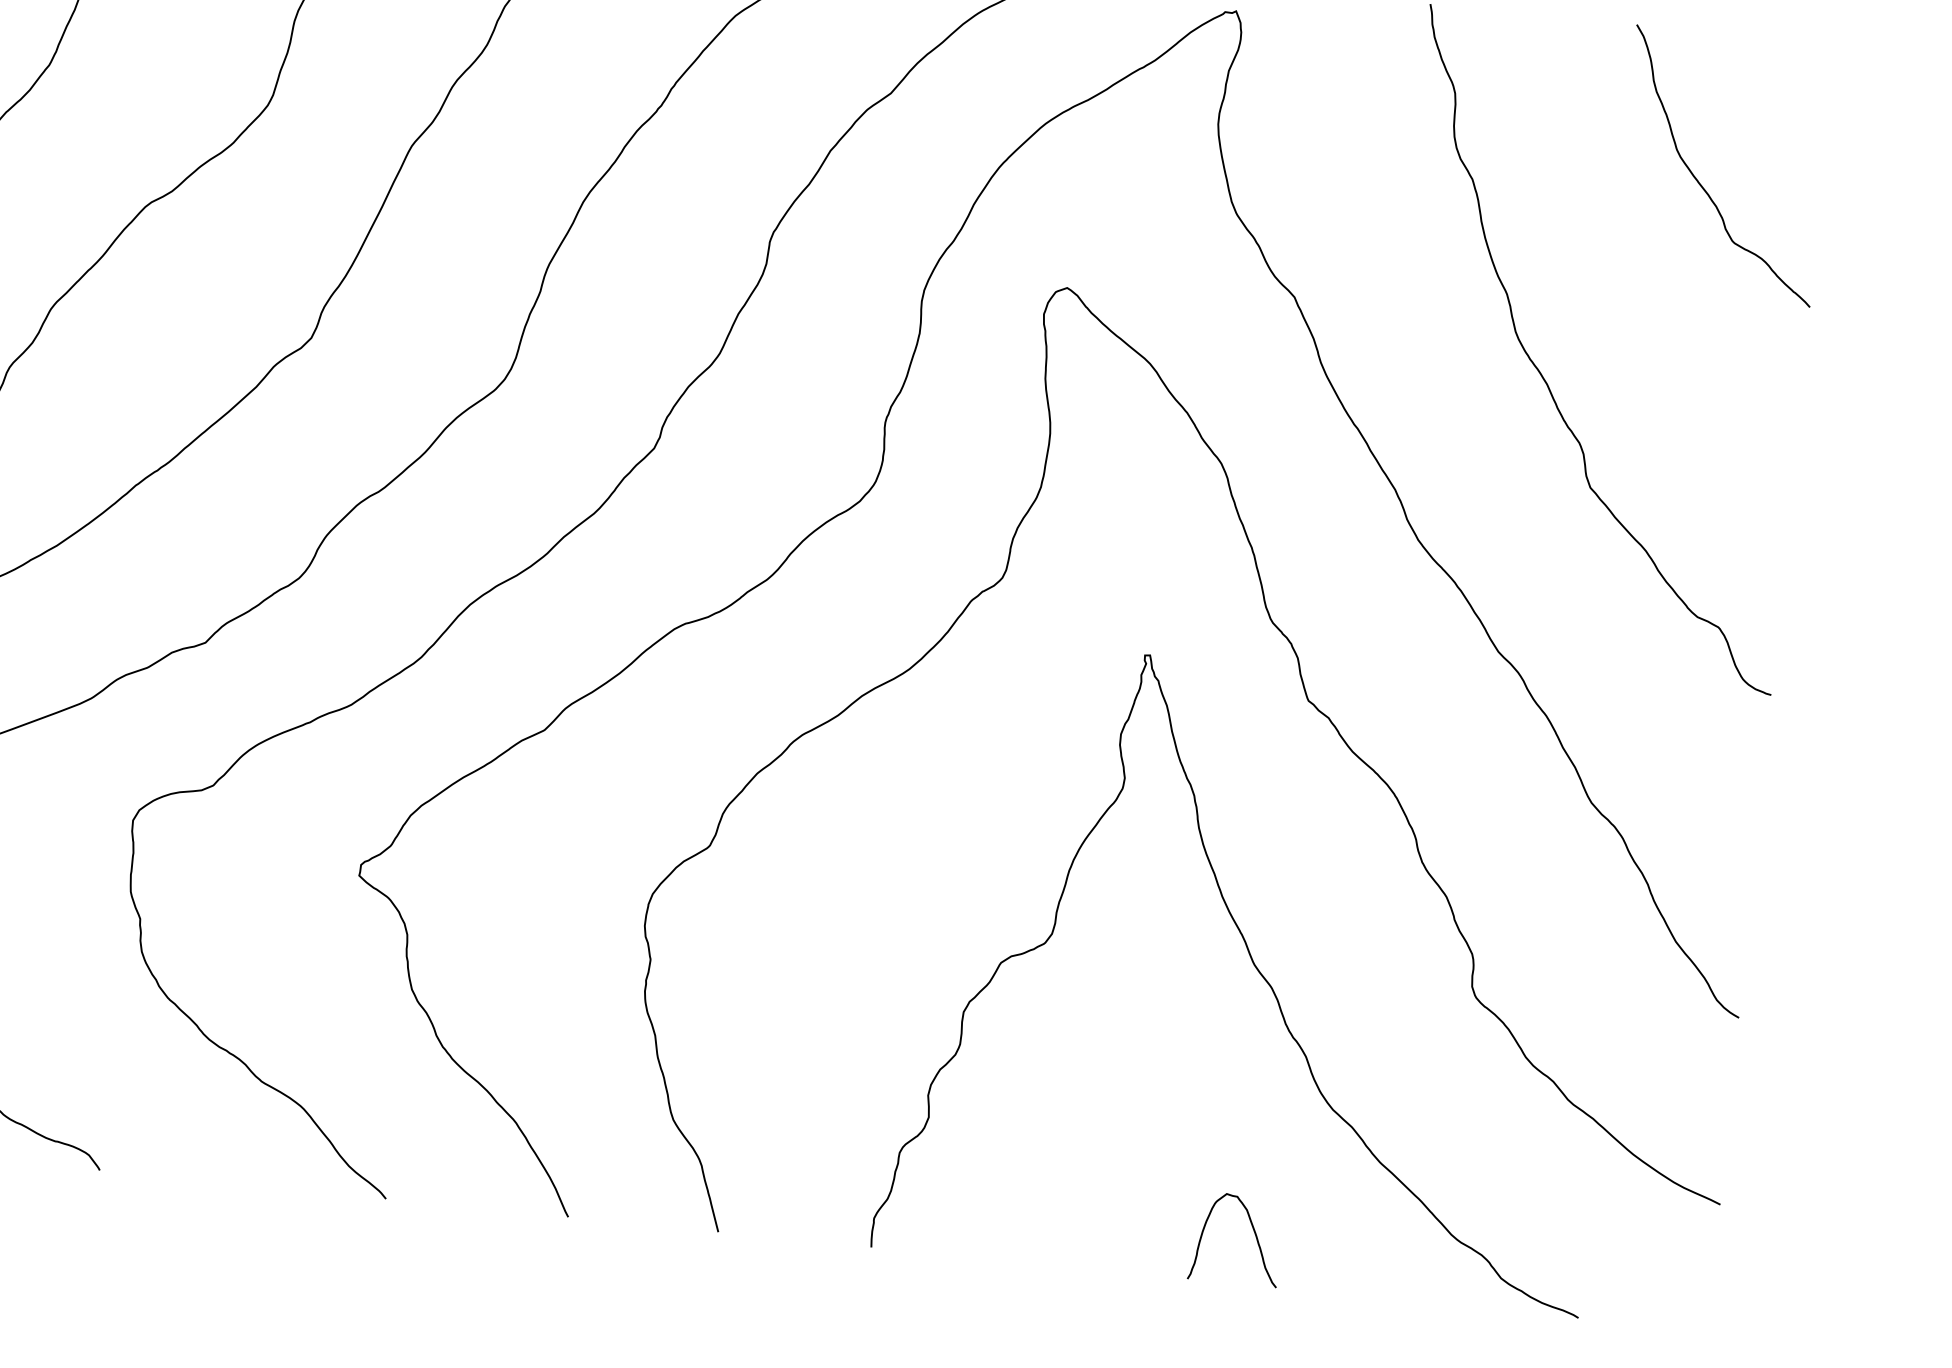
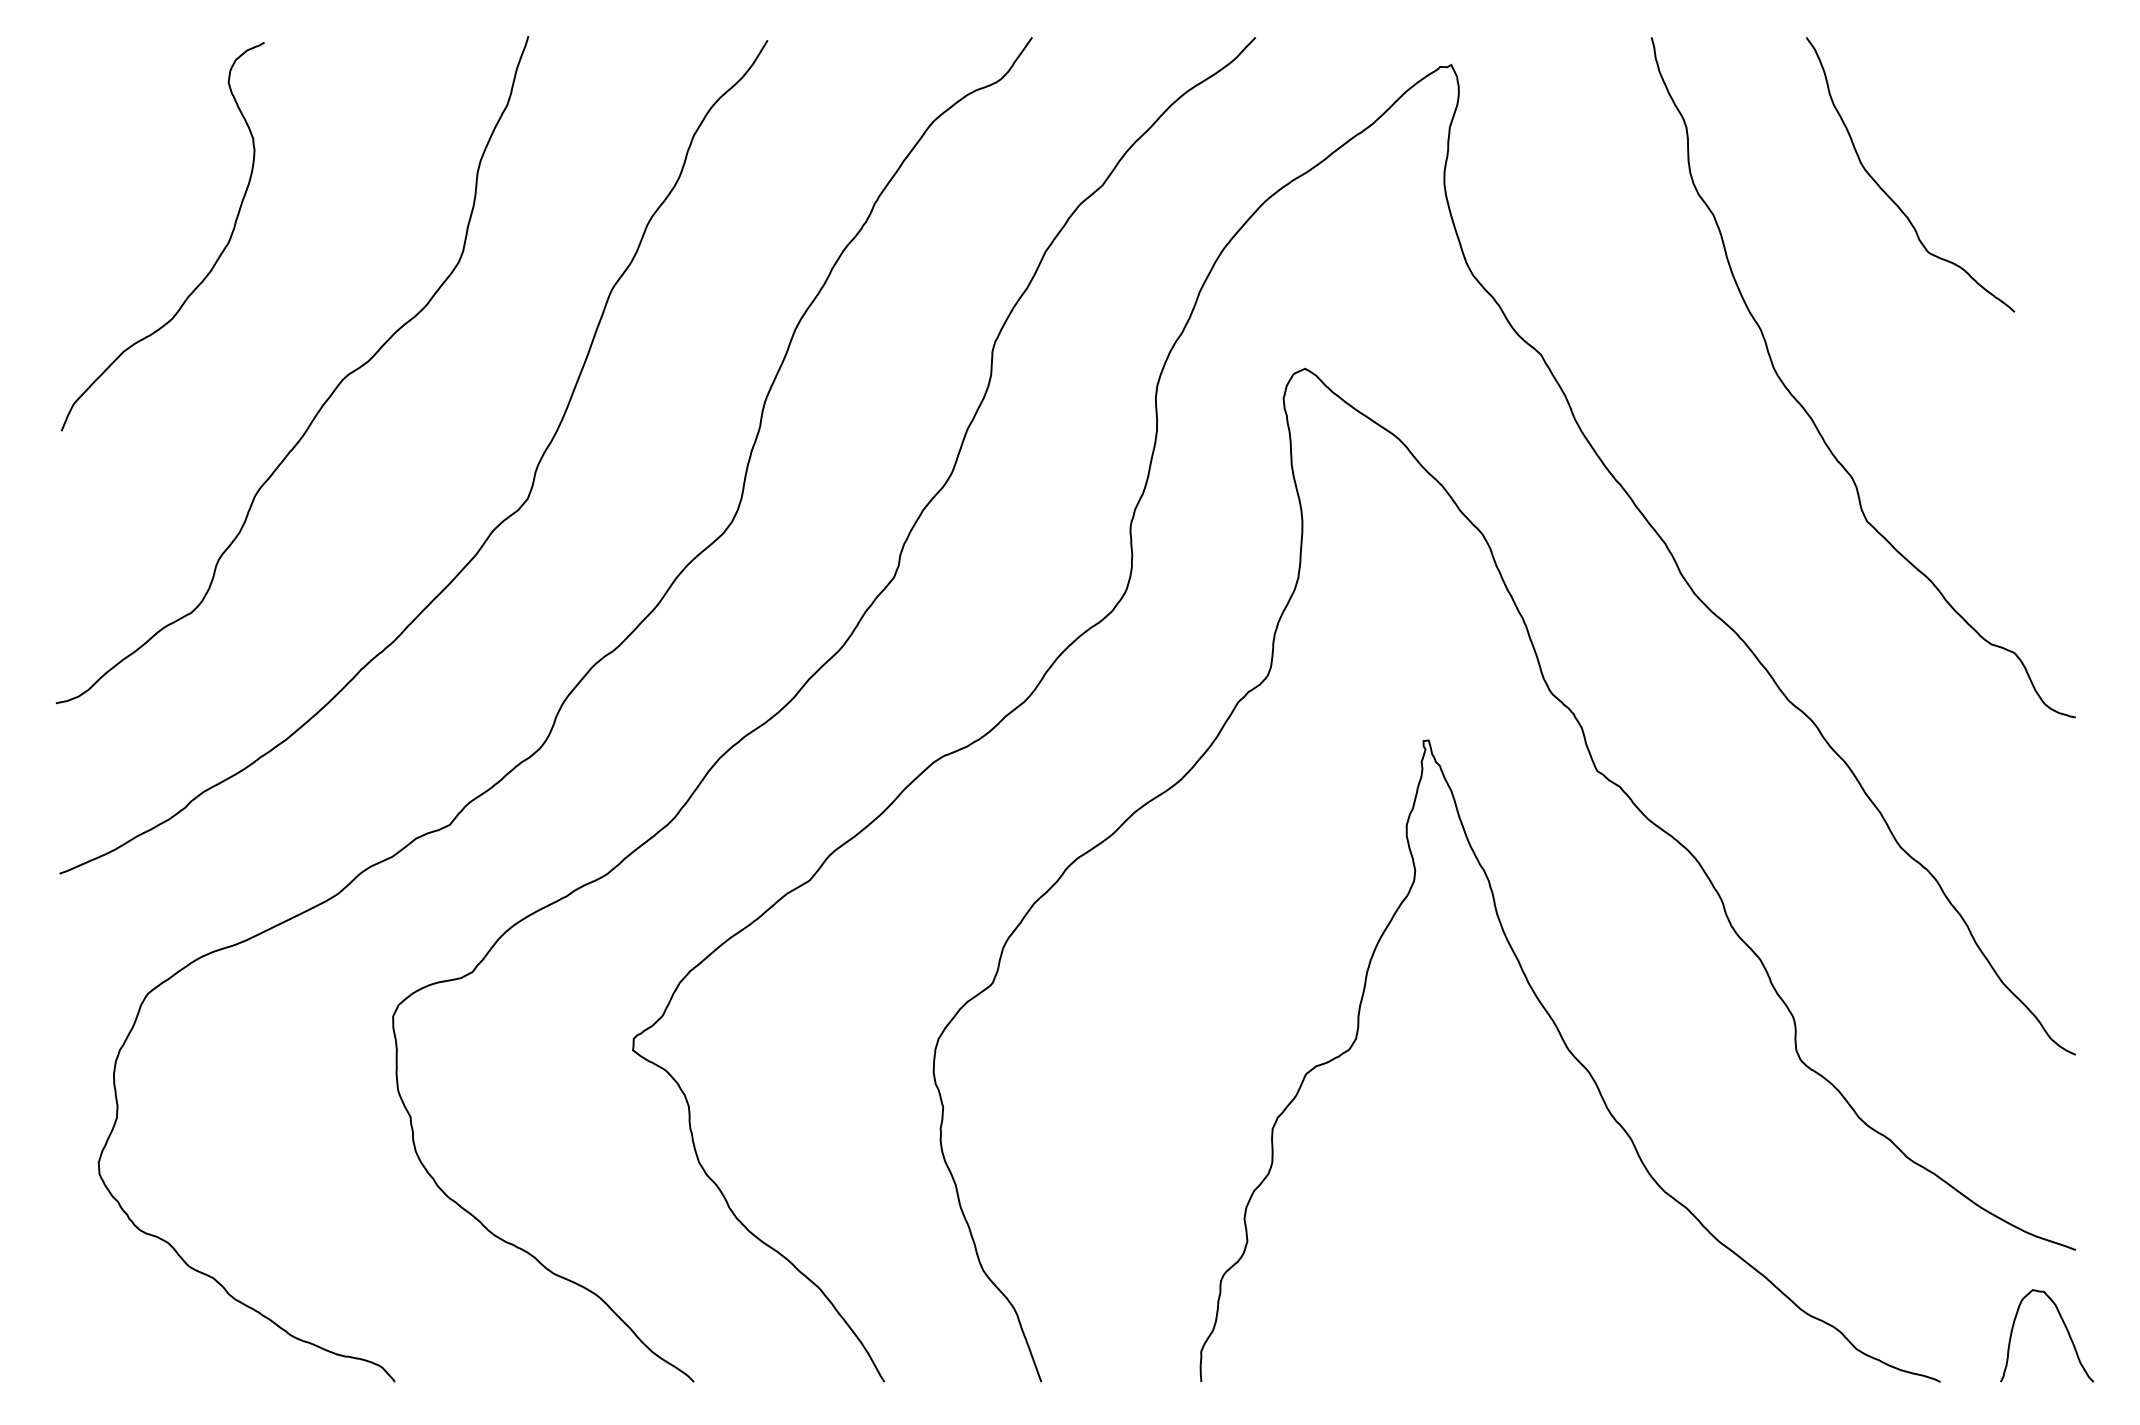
curve: (1699, 181) -> (1887, 193), moved
curve: (1253, 1231) -> (2064, 1326), moved

